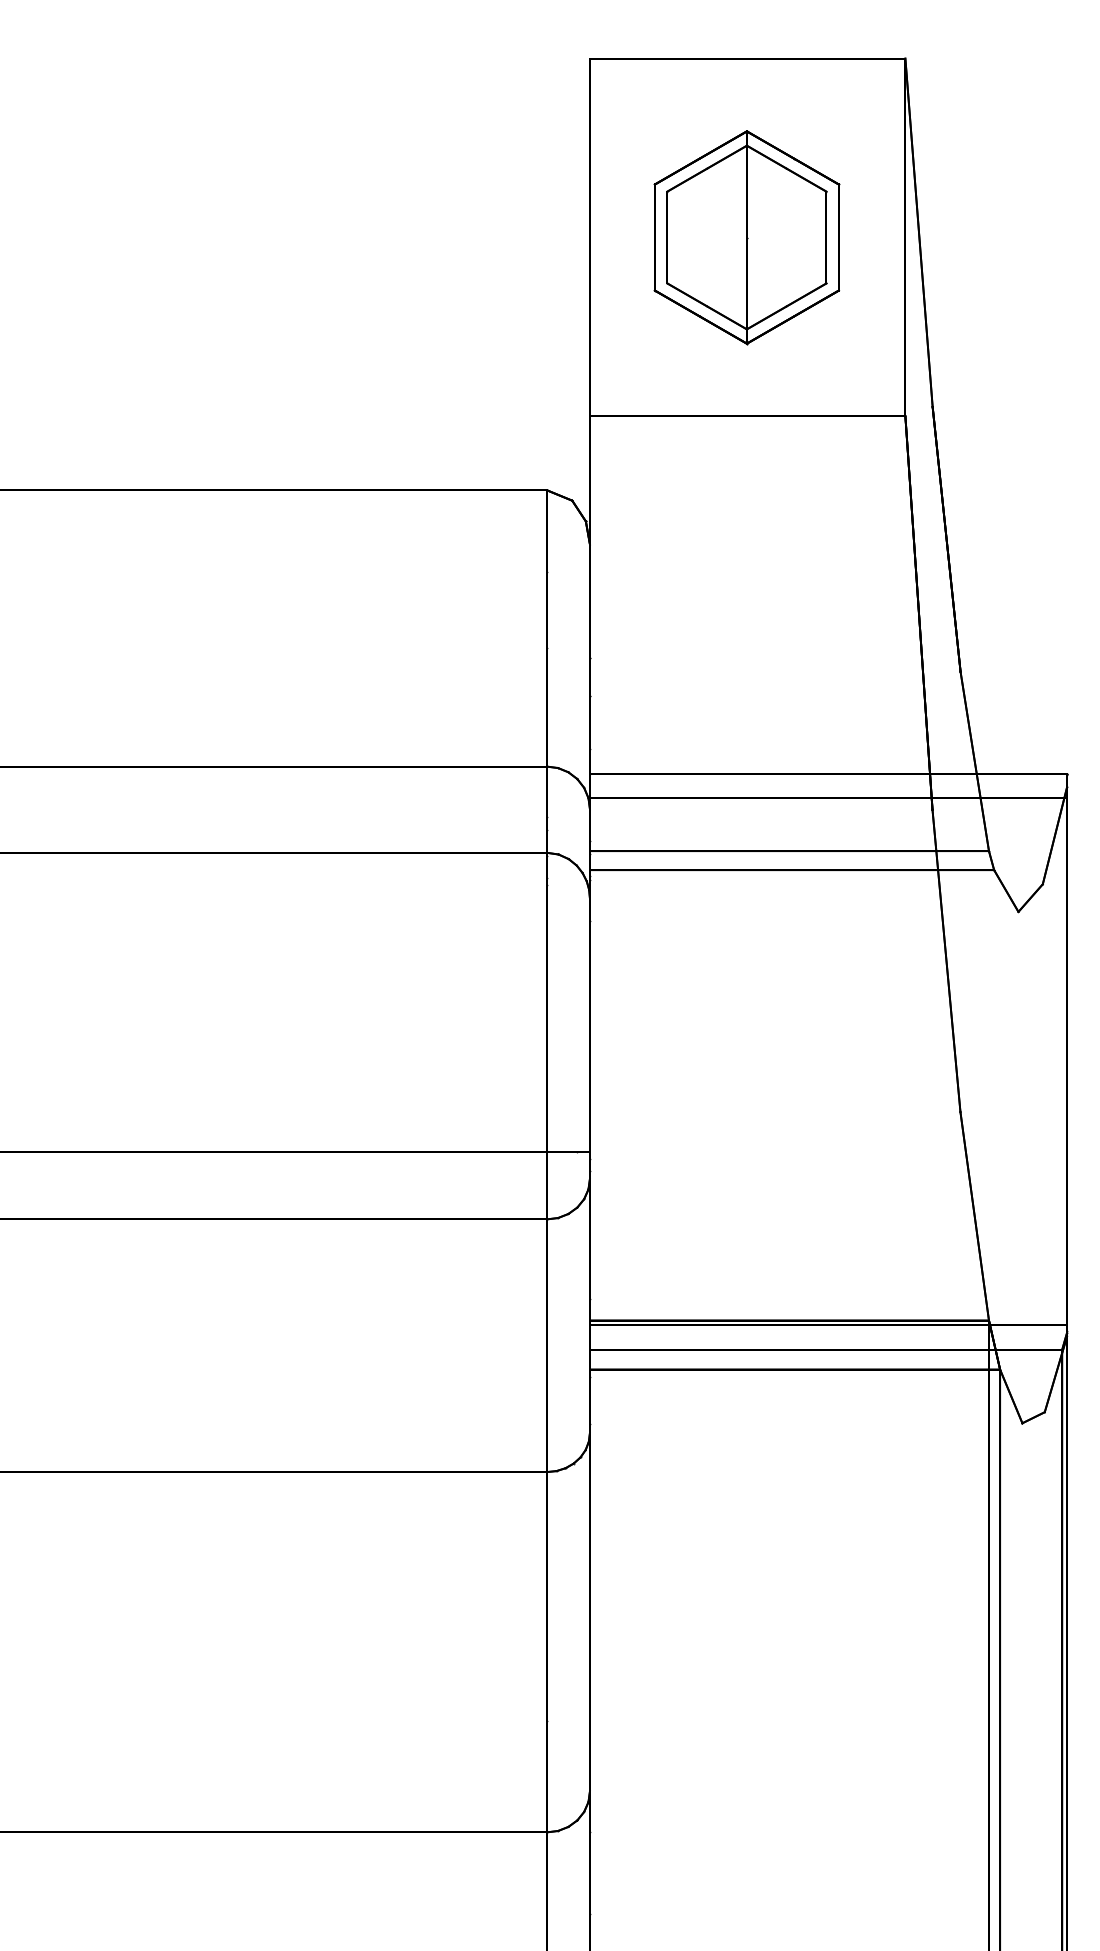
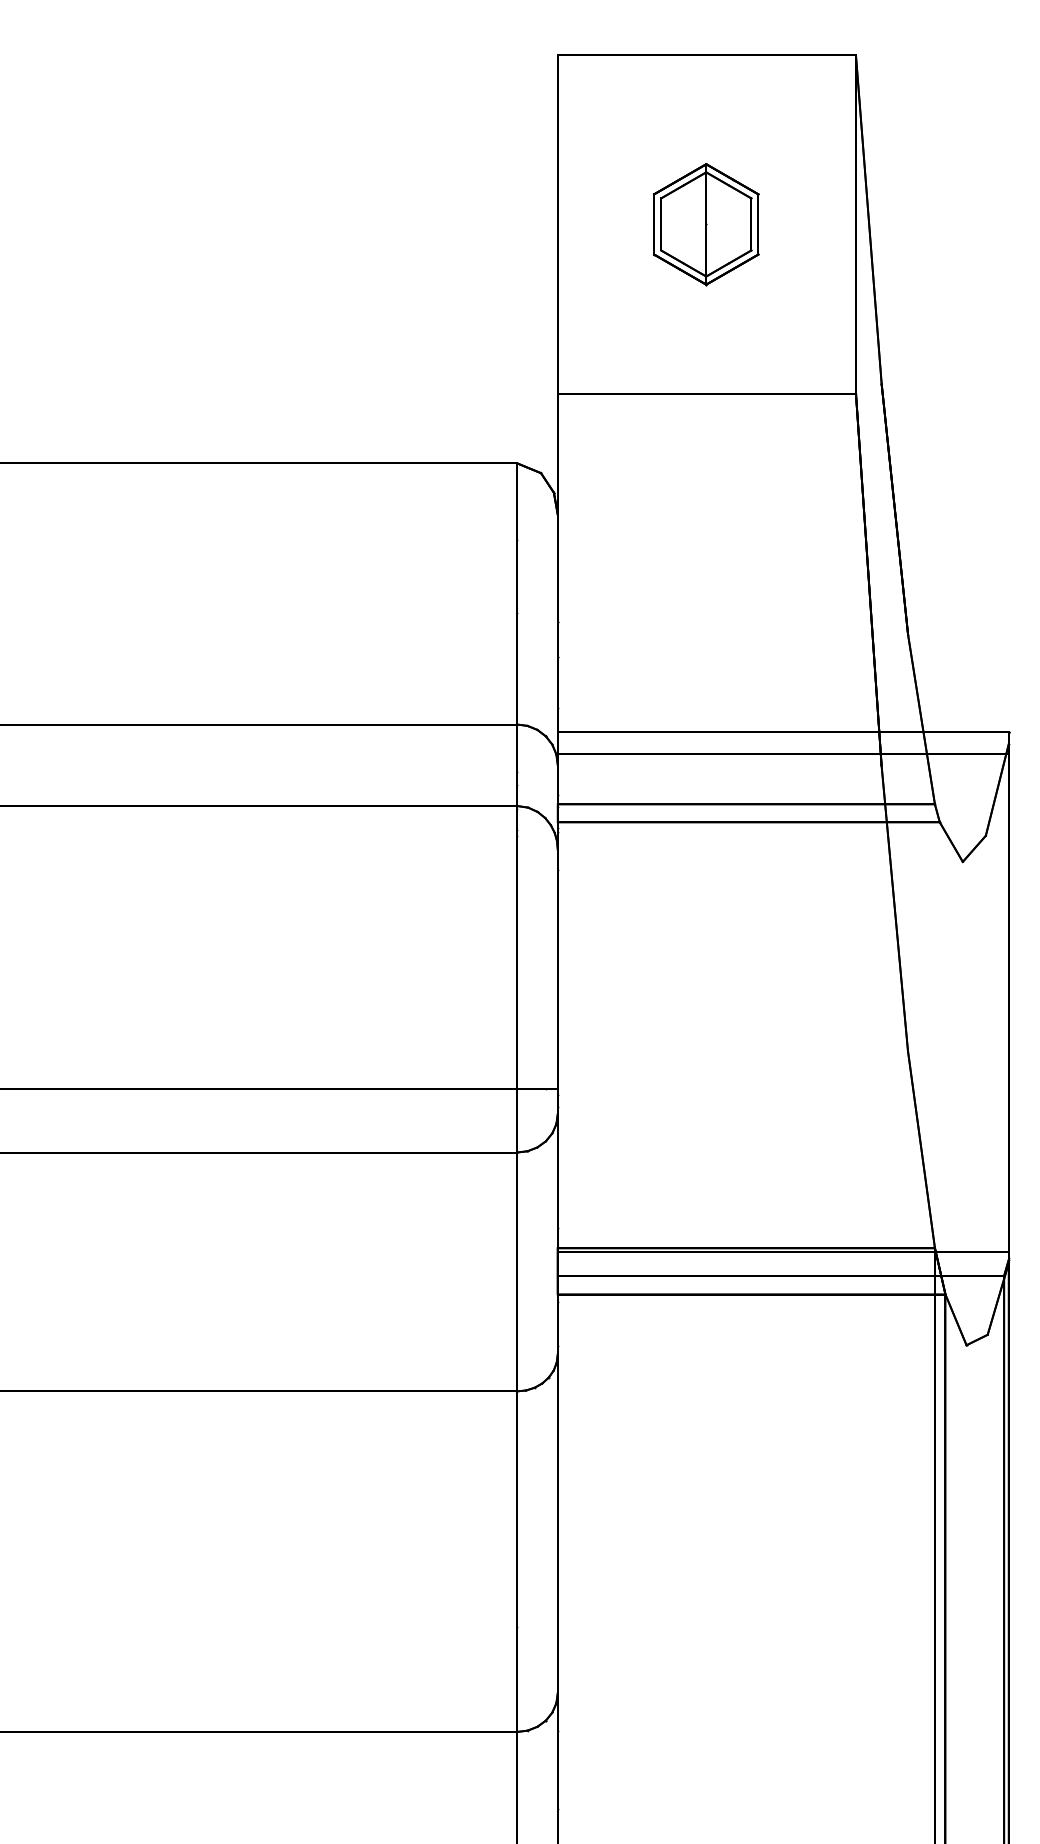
part: (747, 237) -> (706, 224), size x0.6

